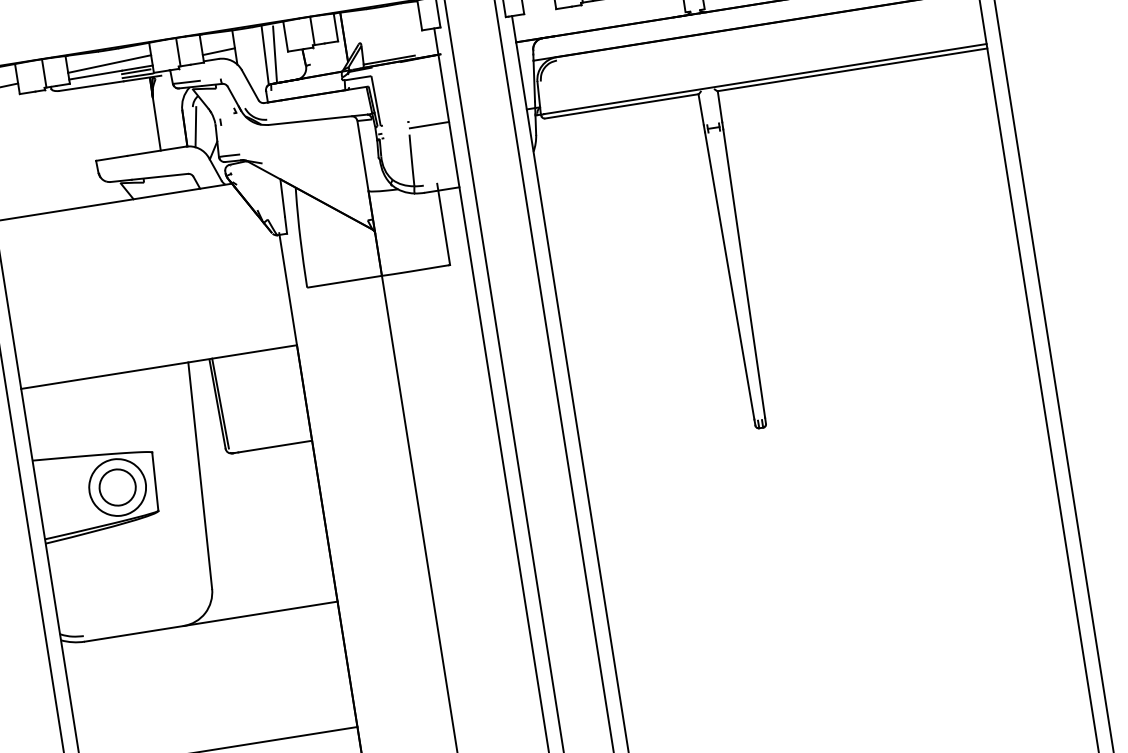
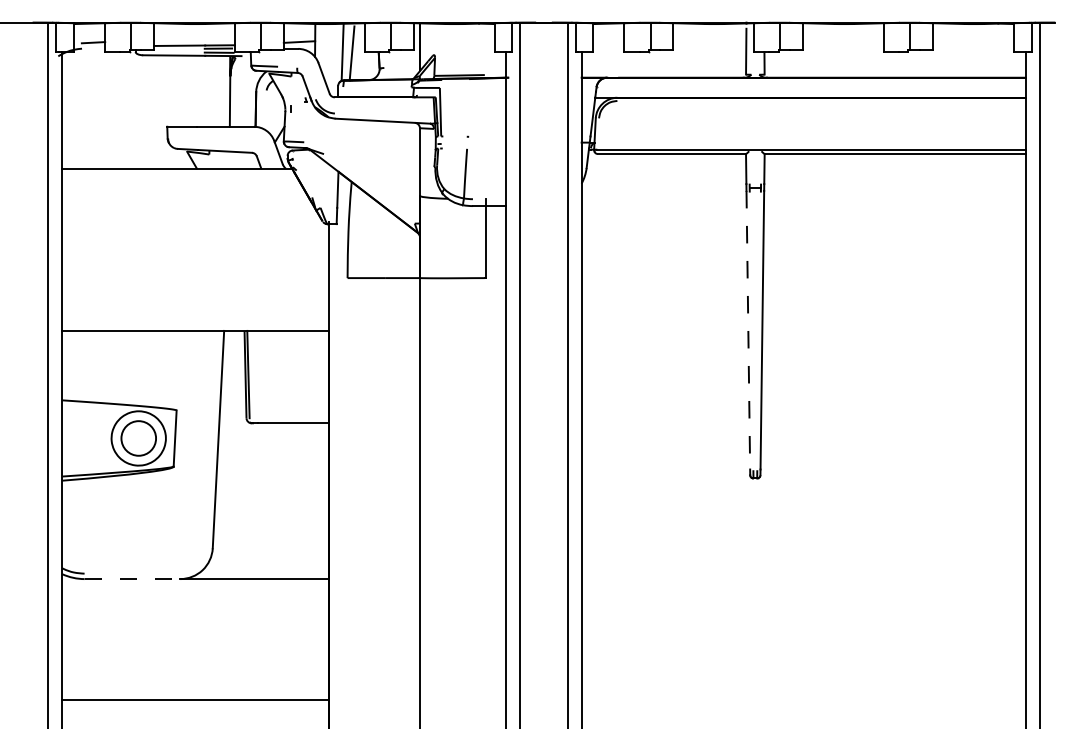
line: (109, 64) -> (194, 37), removed
line: (429, 124) -> (487, 142), removed
line: (195, 126) -> (266, 109), removed
line: (729, 276) -> (748, 330), solid -> dashed
line: (134, 634) -> (132, 579), solid -> dashed

